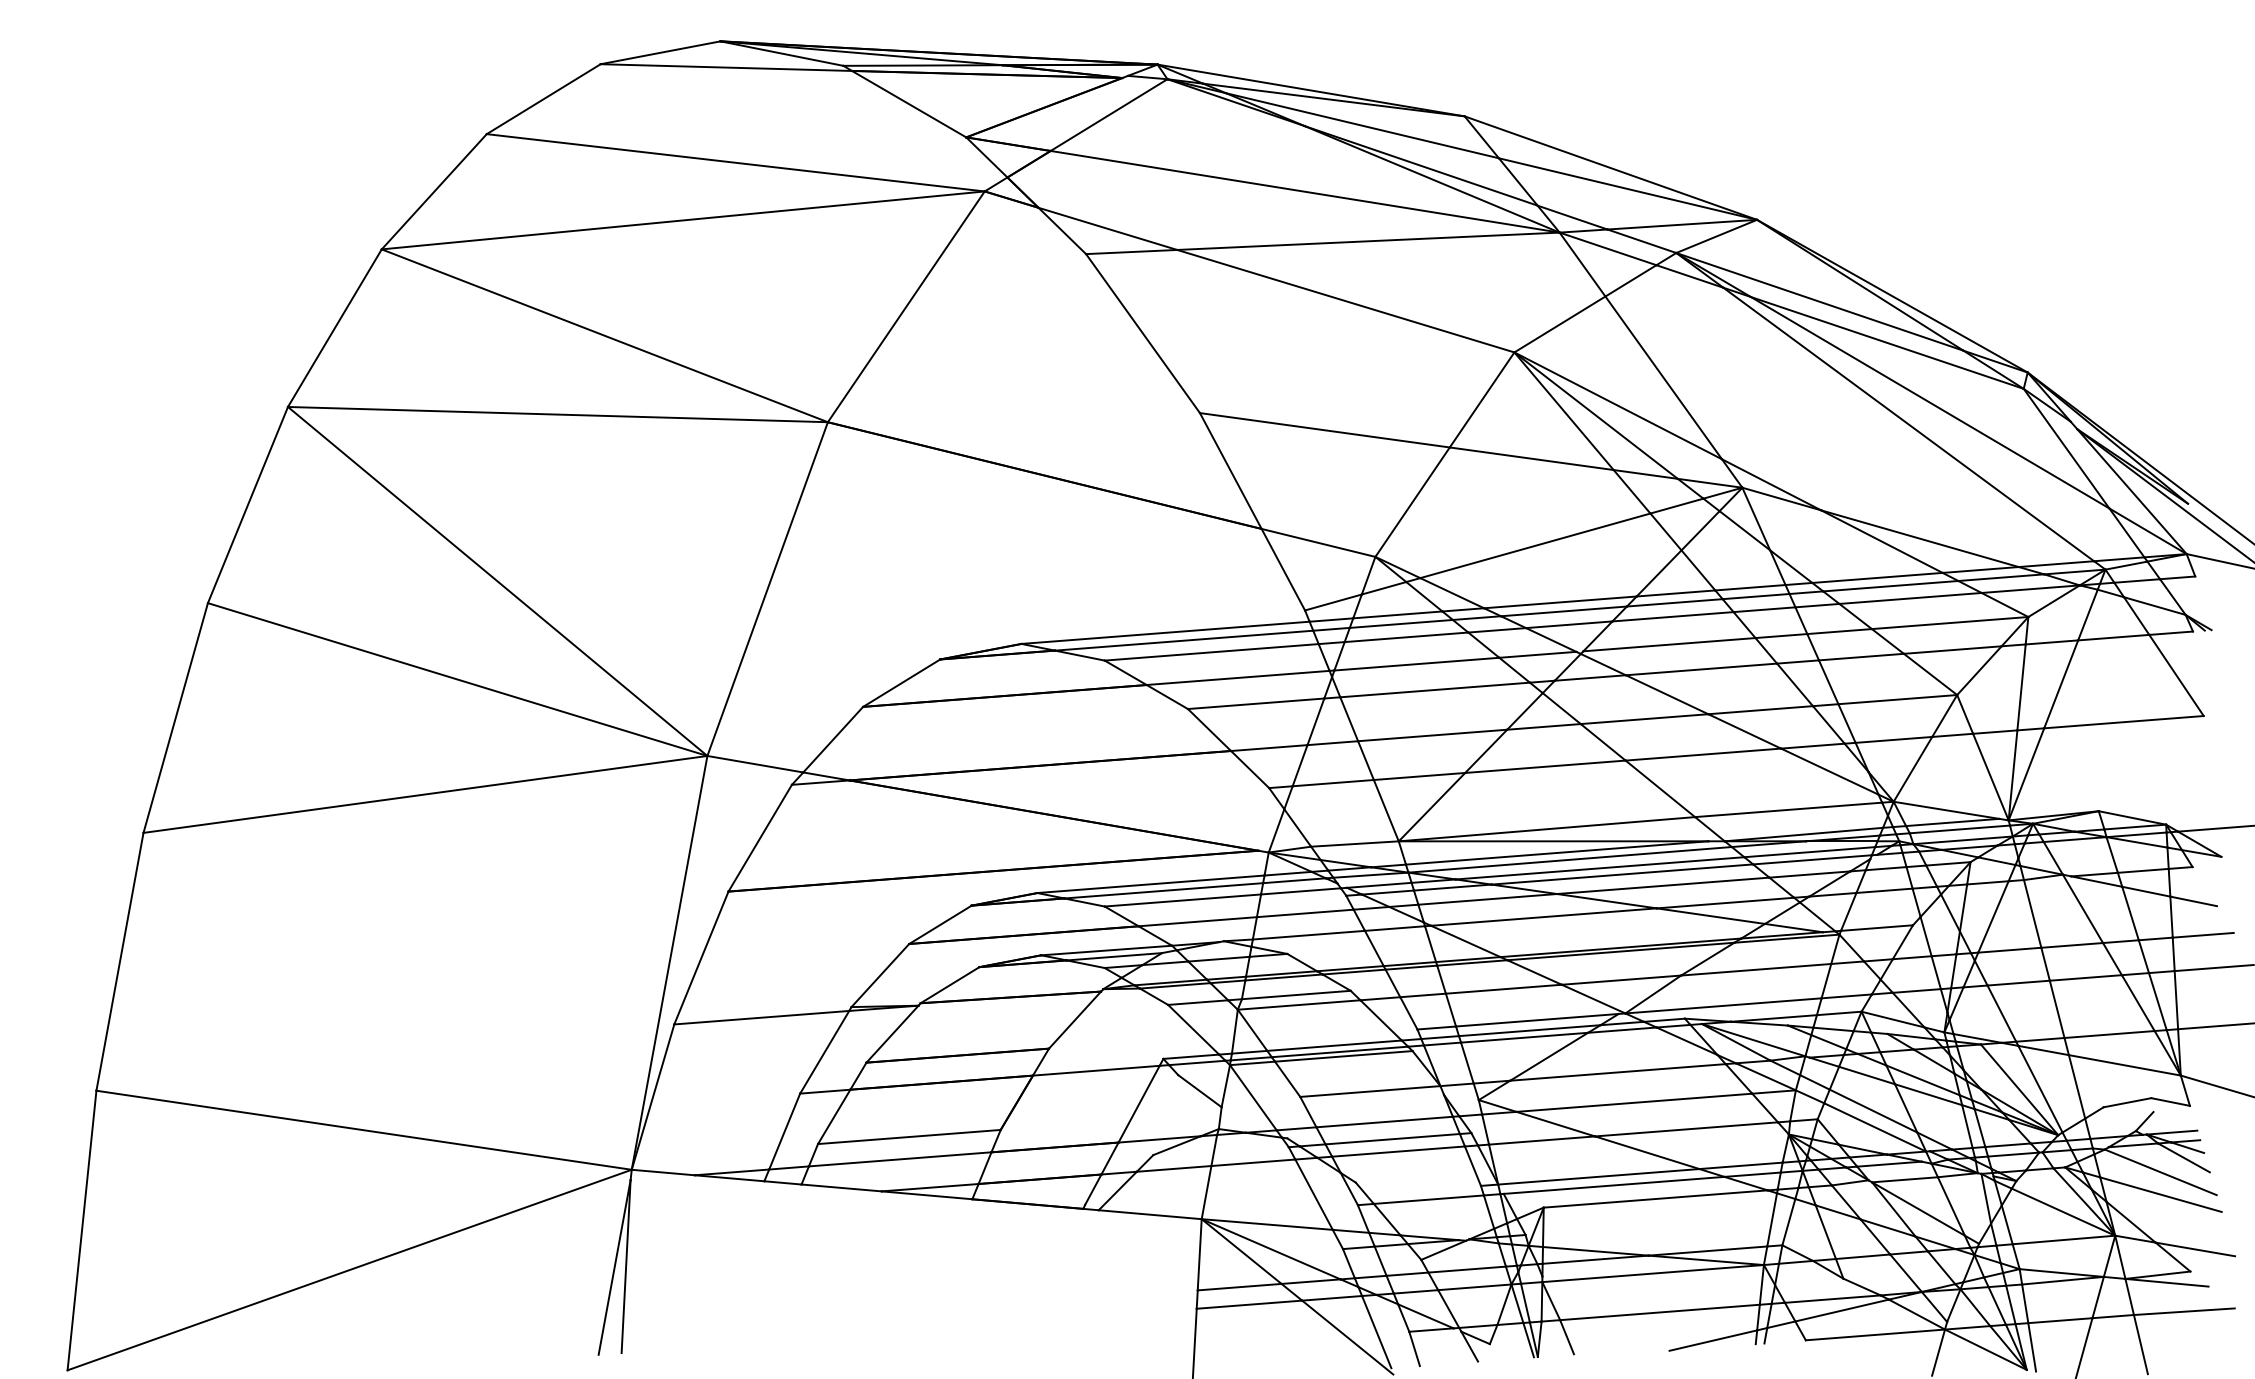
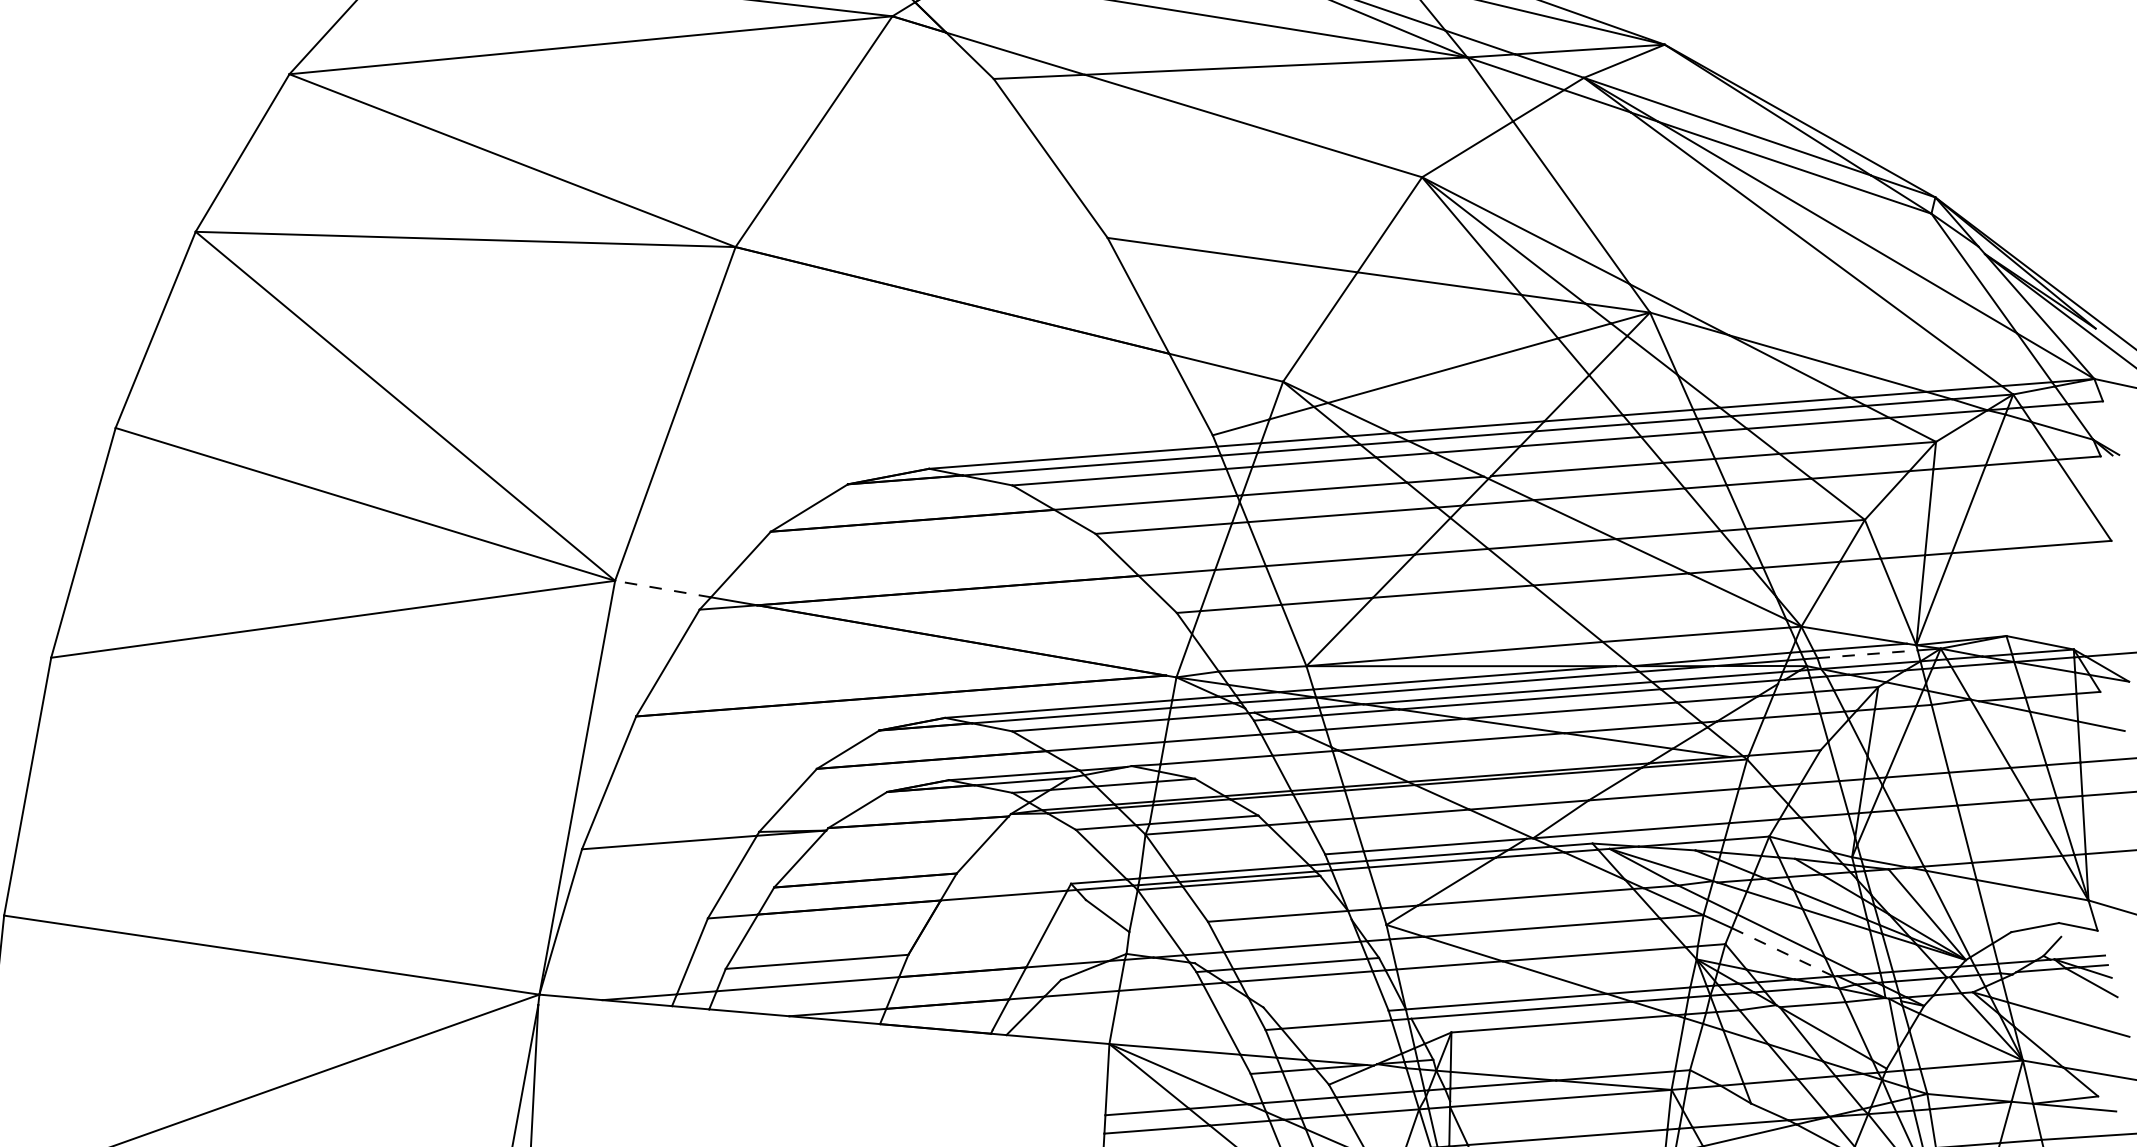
line: (755, 764) -> (663, 589), solid -> dashed
line: (1960, 829) -> (1868, 654), solid -> dashed
line: (1875, 1127) -> (1783, 952), solid -> dashed
line: (2160, 1172) -> (2068, 997), removed

